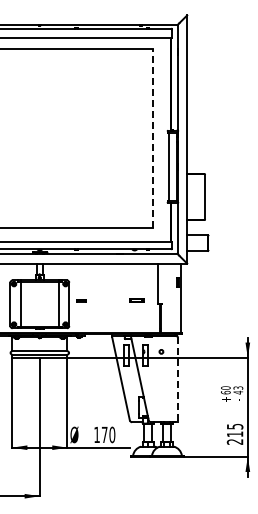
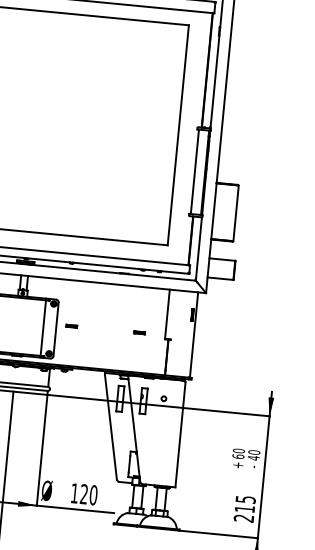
line: (152, 138) -> (178, 134), dashed -> solid
part: (136, 300) -> (139, 332), size x0.62
line: (177, 379) -> (180, 434), dashed -> solid
text: (238, 387) -> (254, 451), 43 -> 40
text: (104, 434) -> (83, 493), 170 -> 120

